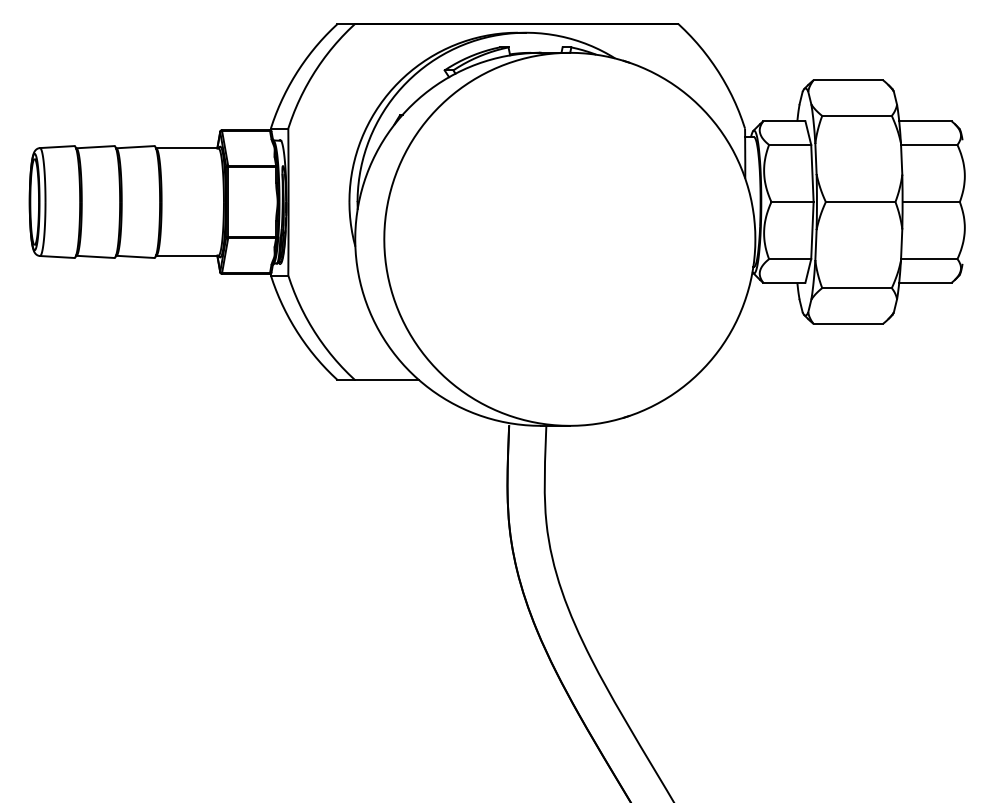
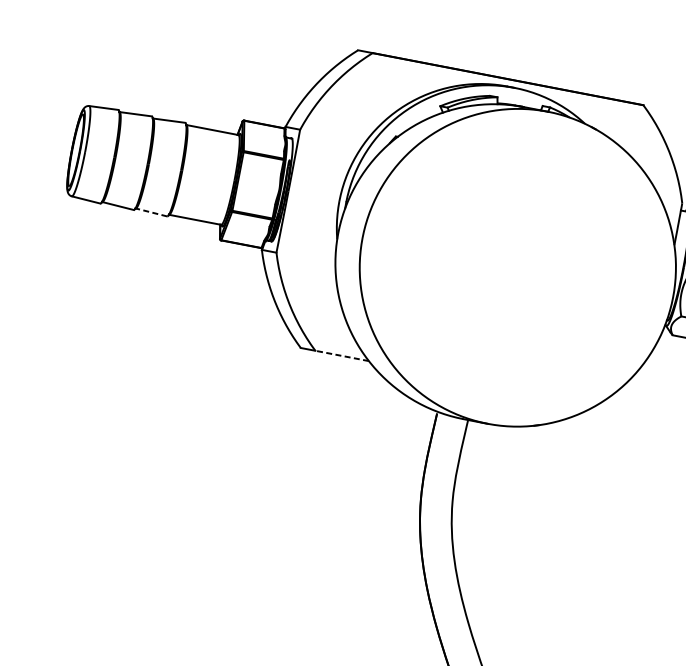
line: (134, 256) -> (150, 211), solid -> dashed
line: (386, 379) -> (341, 355), solid -> dashed

